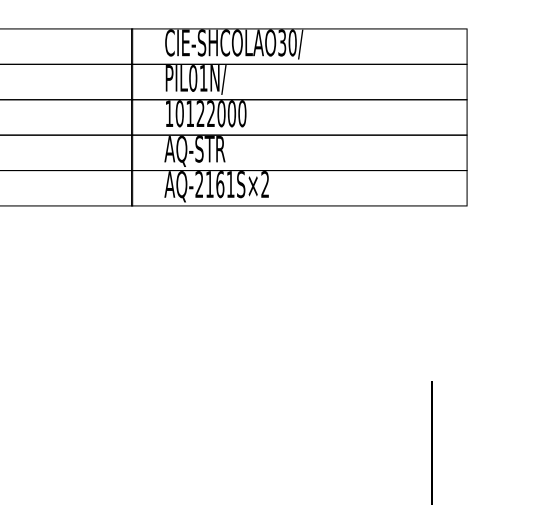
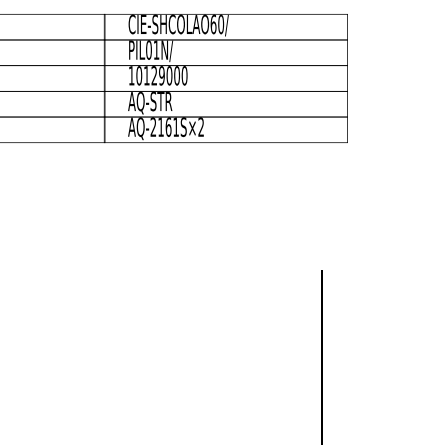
text: (282, 42) -> (213, 24), CIE-SHCOLAO30/ -> CIE-SHCOLAO60/
text: (210, 113) -> (161, 75), 10122000 -> 10129000

